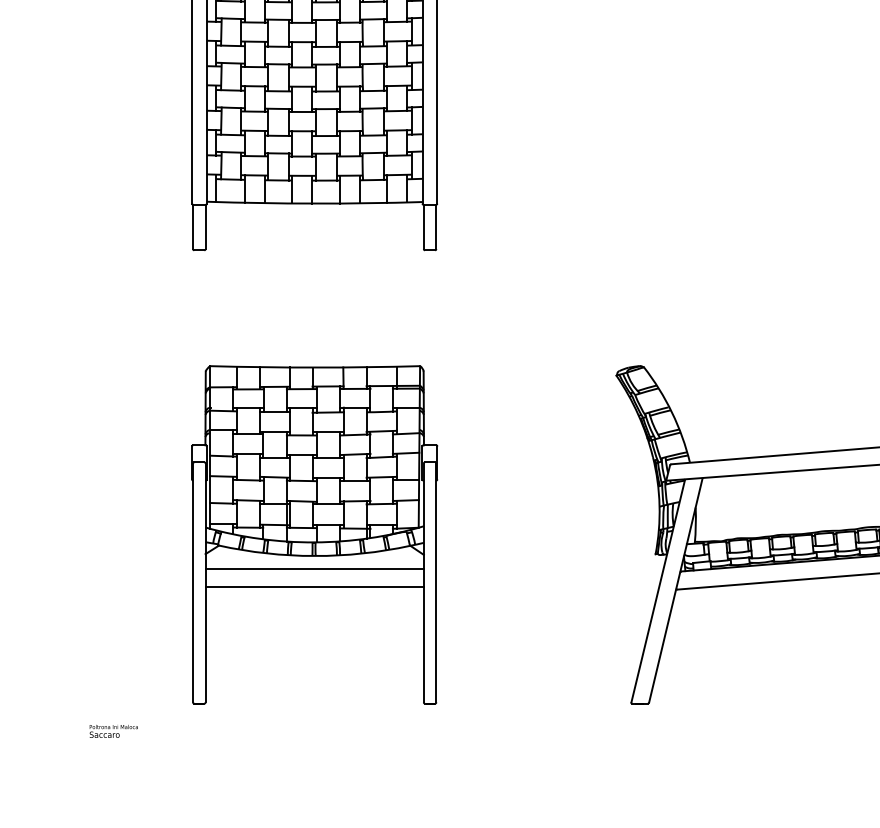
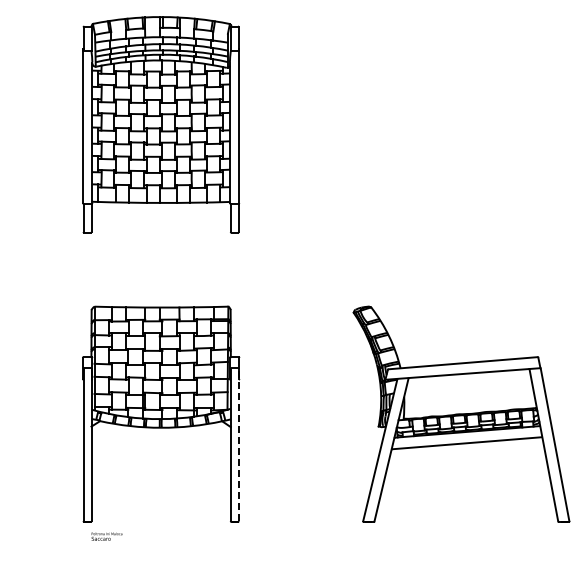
line: (313, 569) -> (160, 436), removed
line: (435, 582) -> (238, 444), solid -> dashed
line: (313, 586) -> (160, 447), removed
text: (113, 731) -> (106, 536), moved

